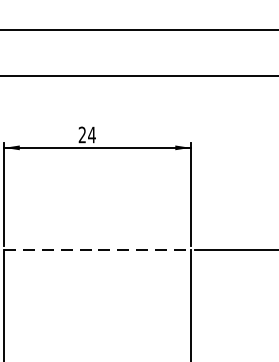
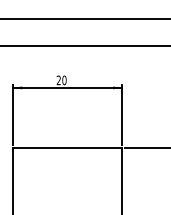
text: (92, 135) -> (64, 80), 24 -> 20
line: (98, 249) -> (68, 147), dashed -> solid

